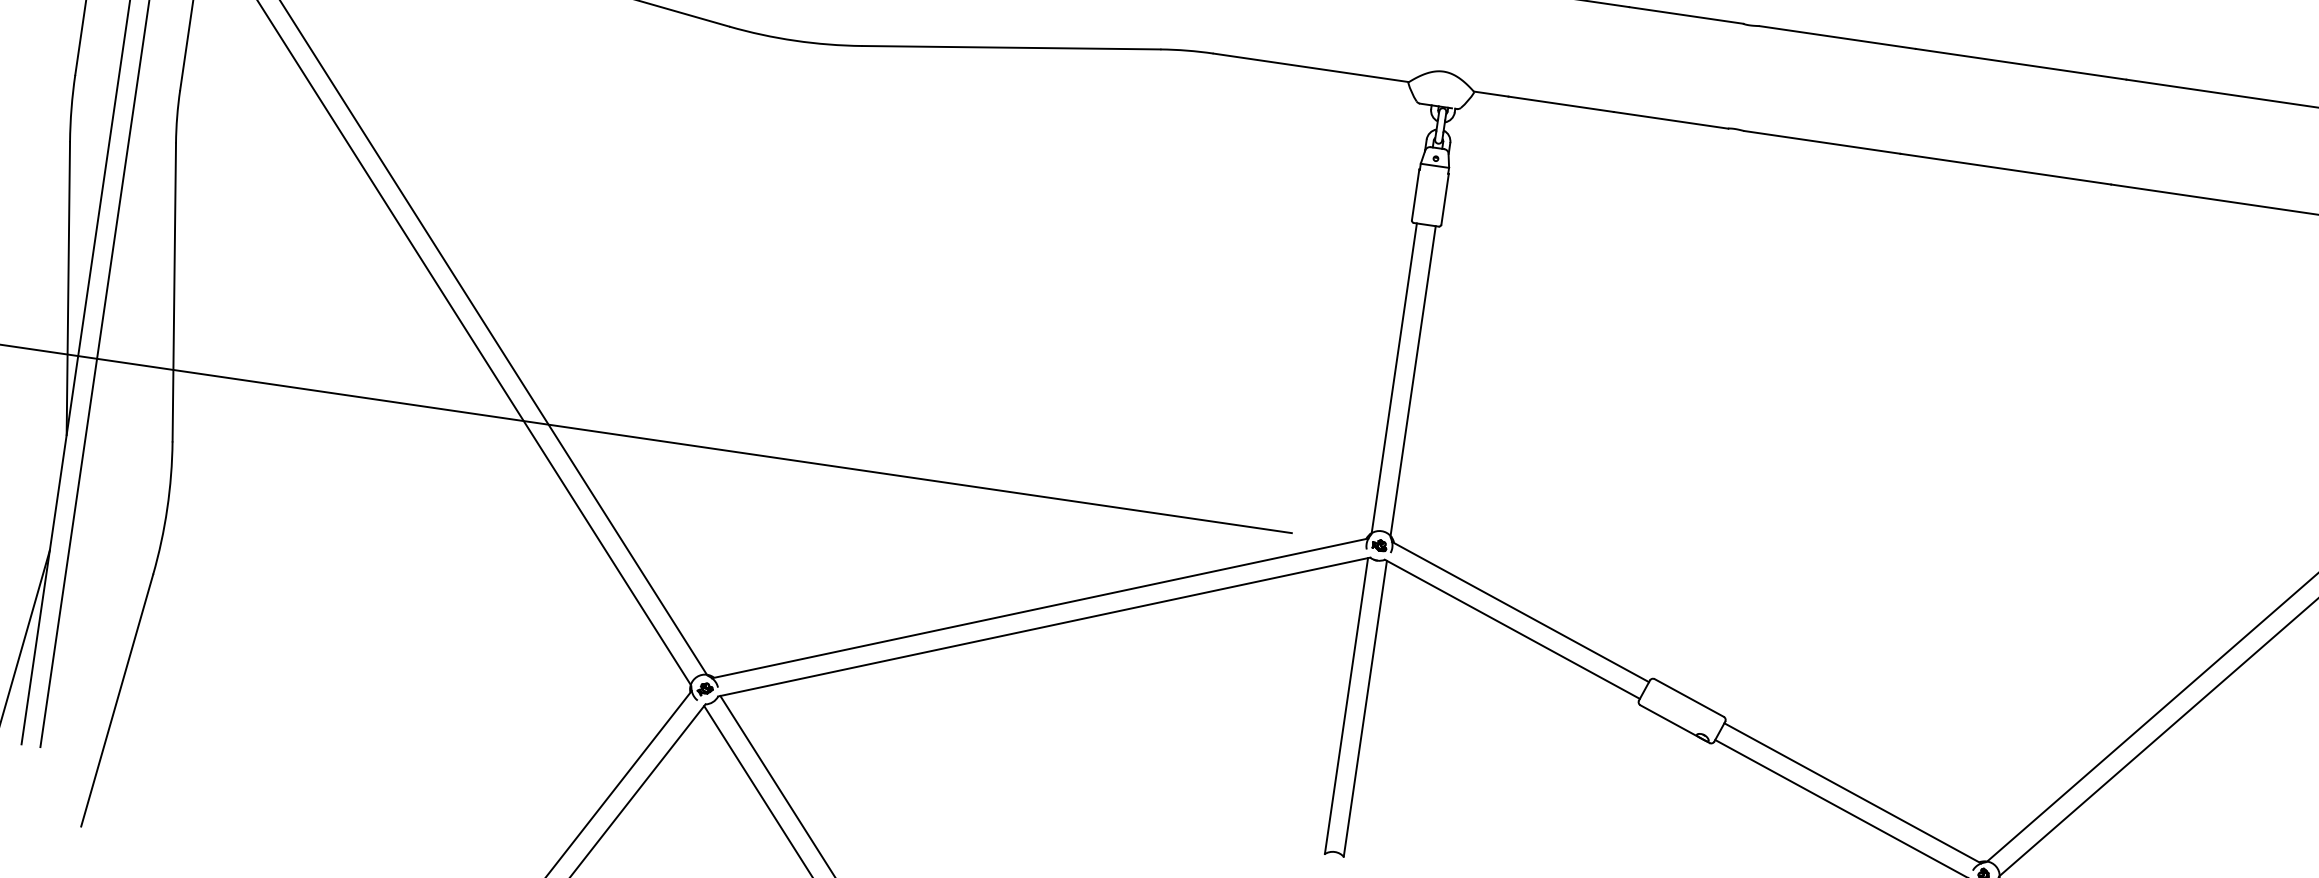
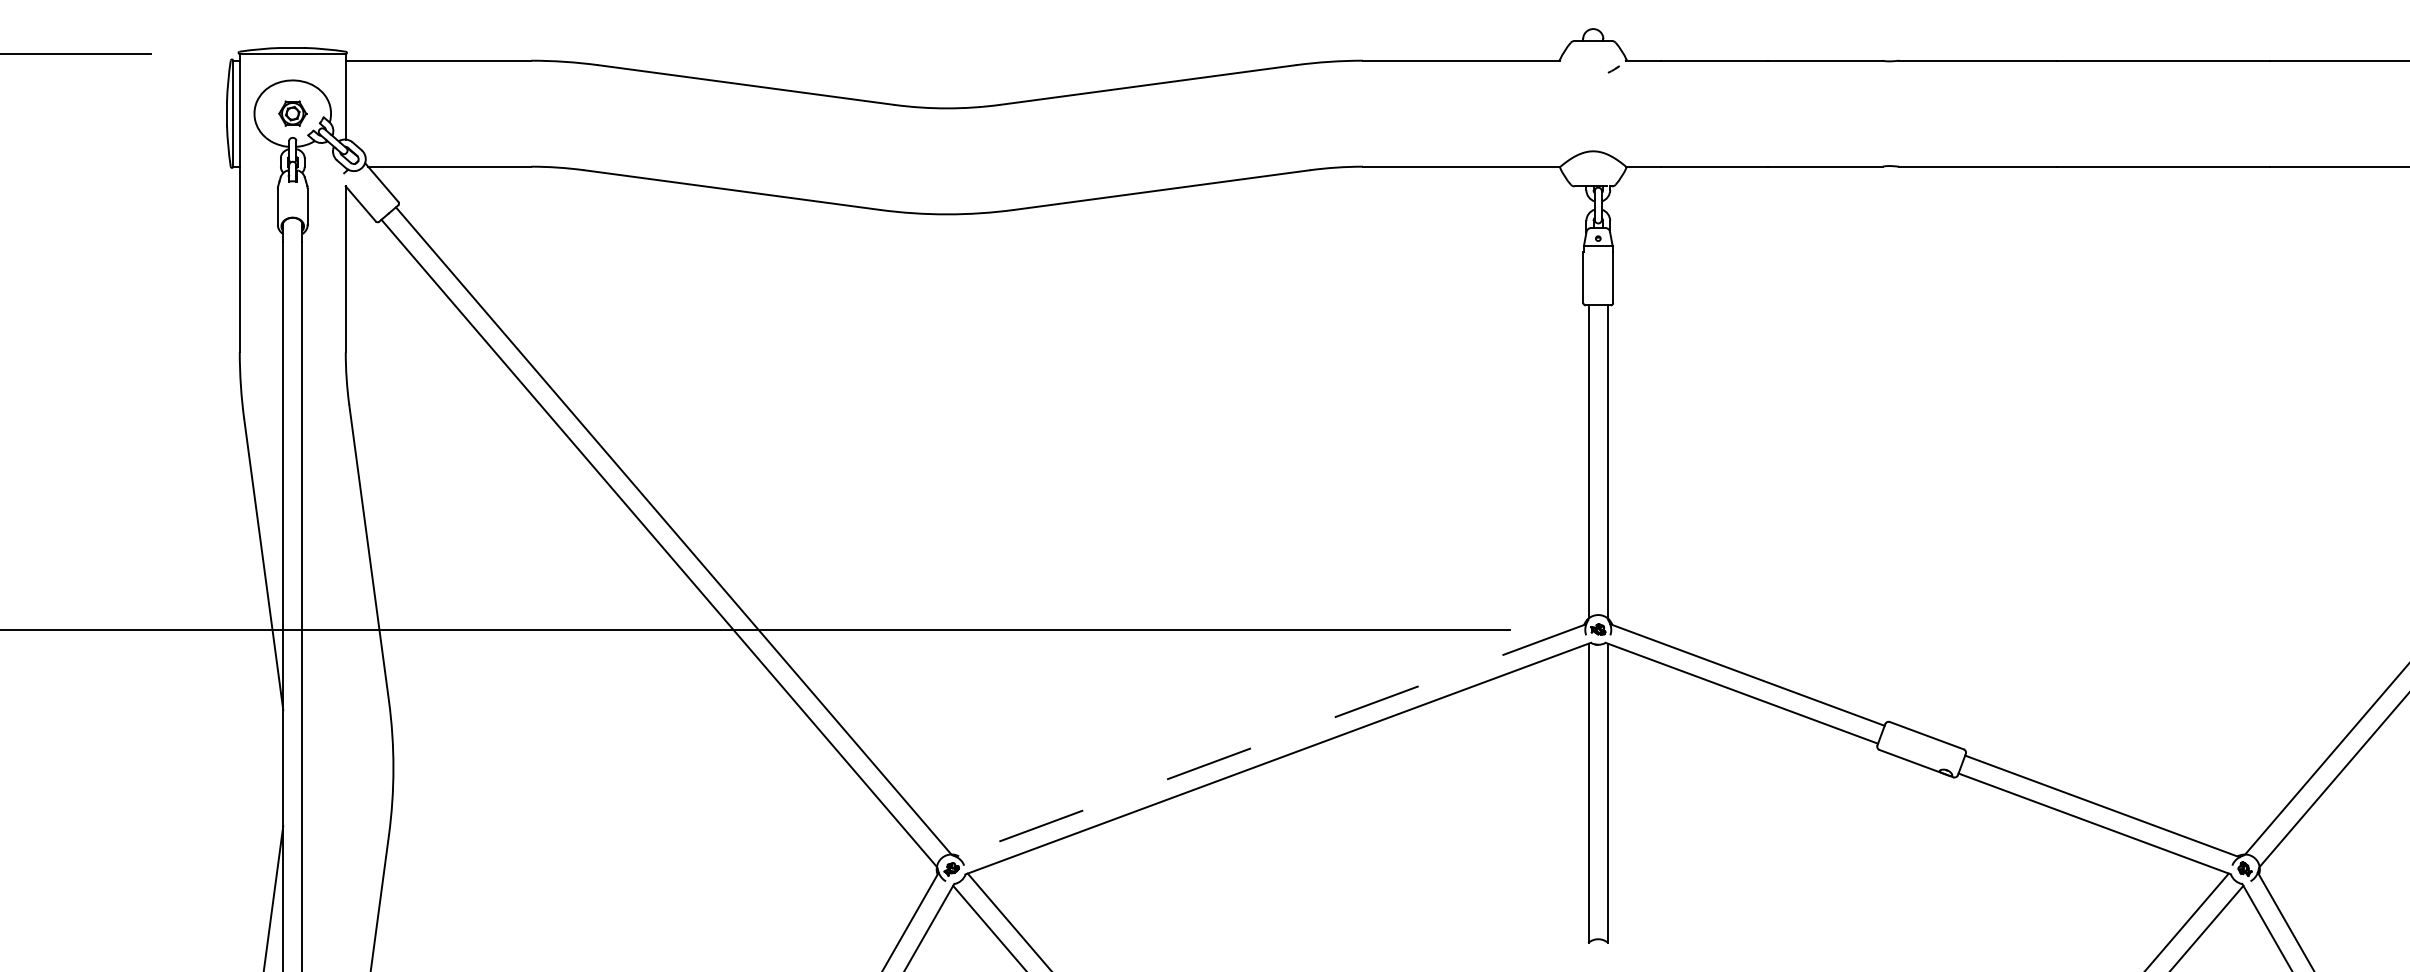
line: (1040, 608) -> (1271, 740), solid -> dashed

